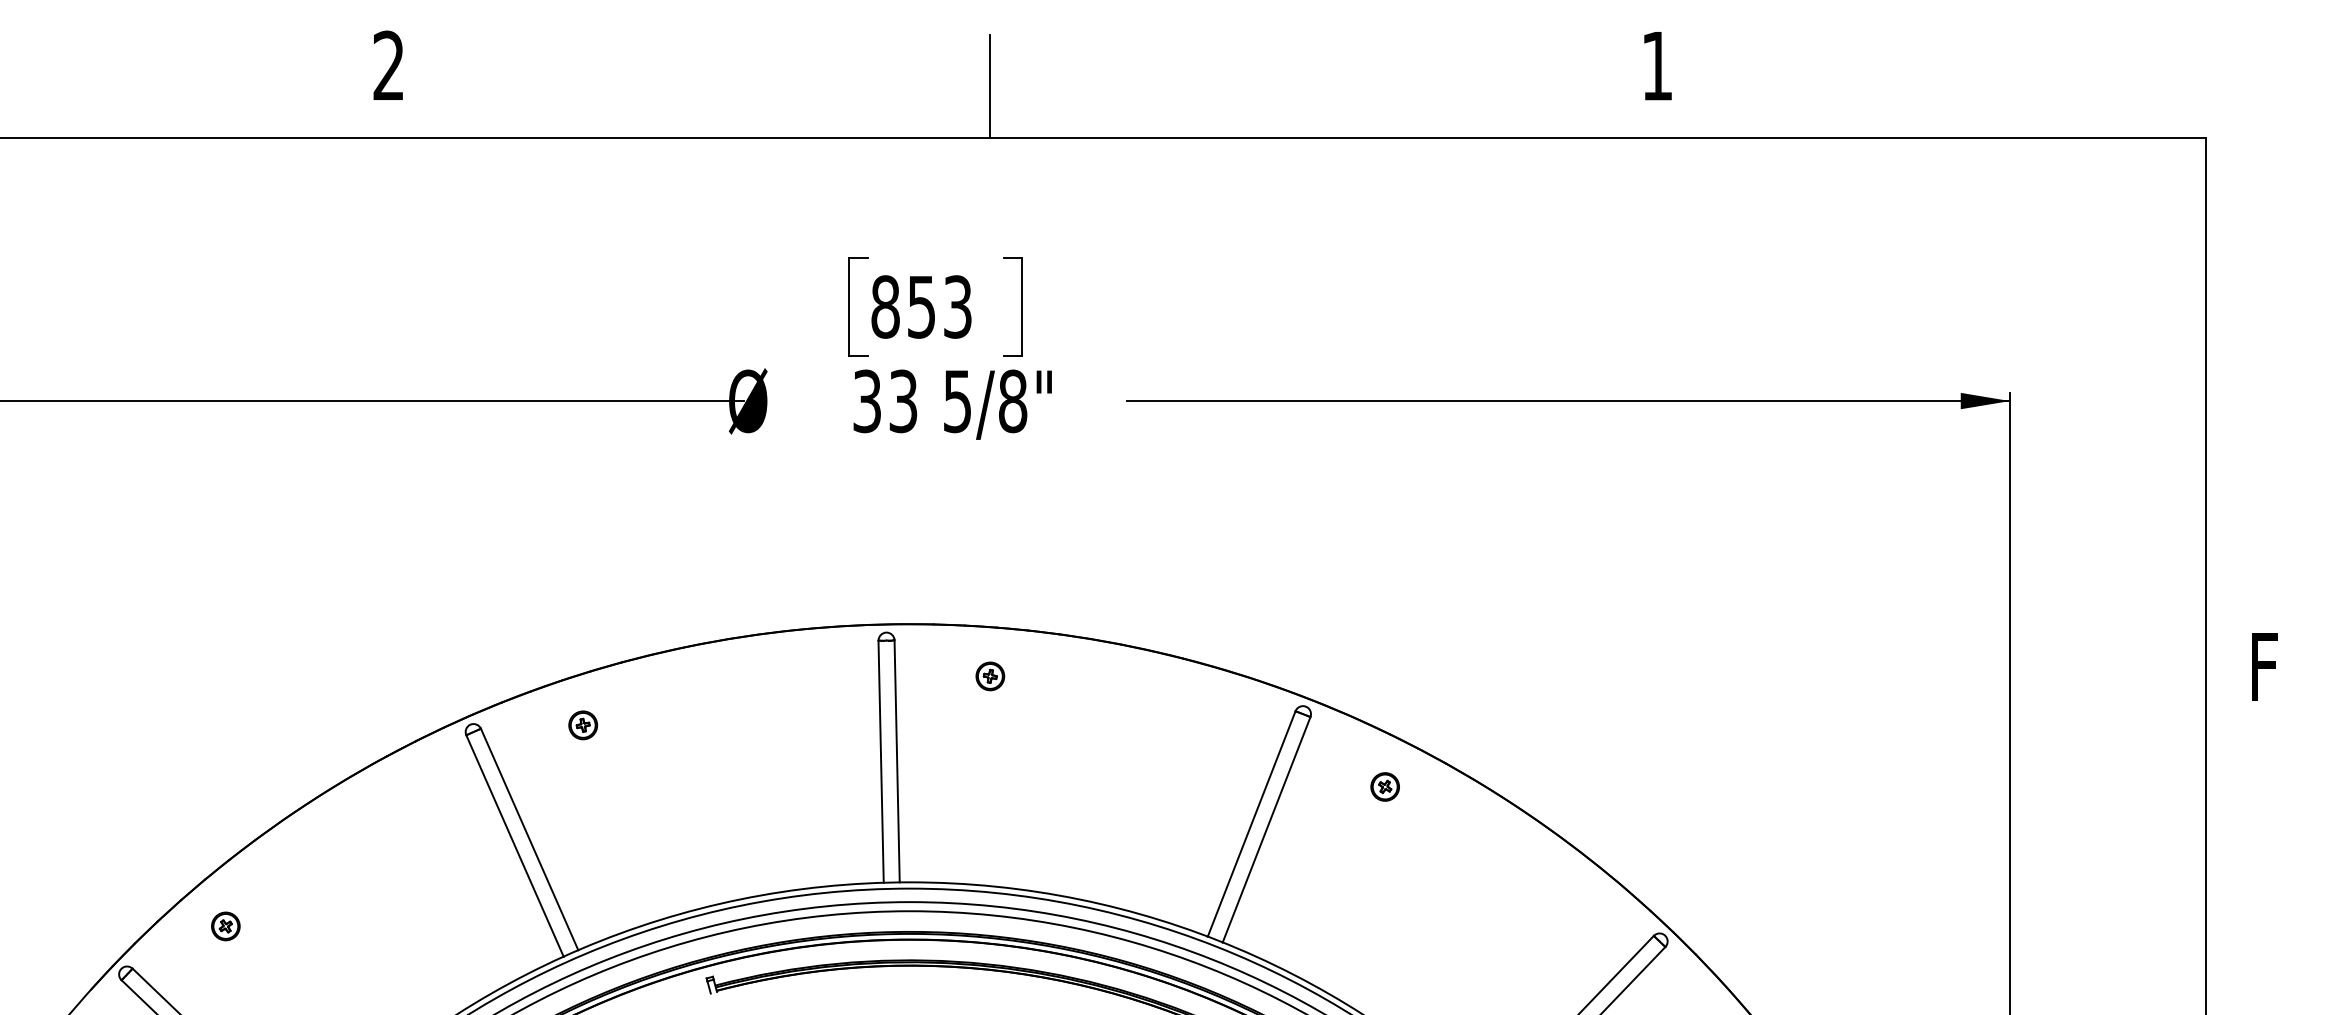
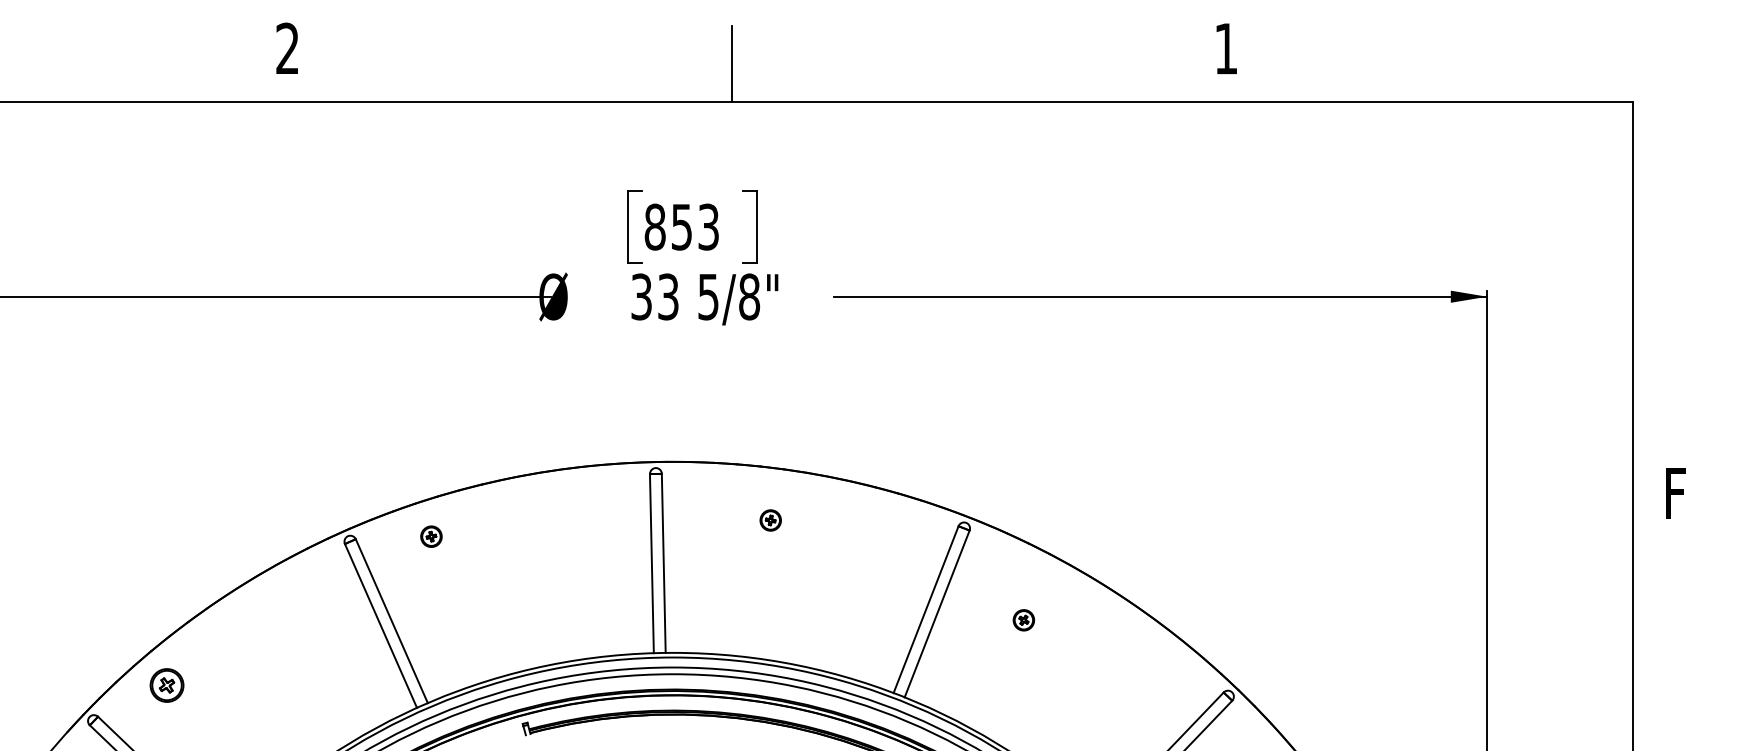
part: (990, 676) -> (770, 520), moved
part: (1384, 787) -> (1023, 620), moved
part: (225, 926) -> (166, 685), size x1.6

